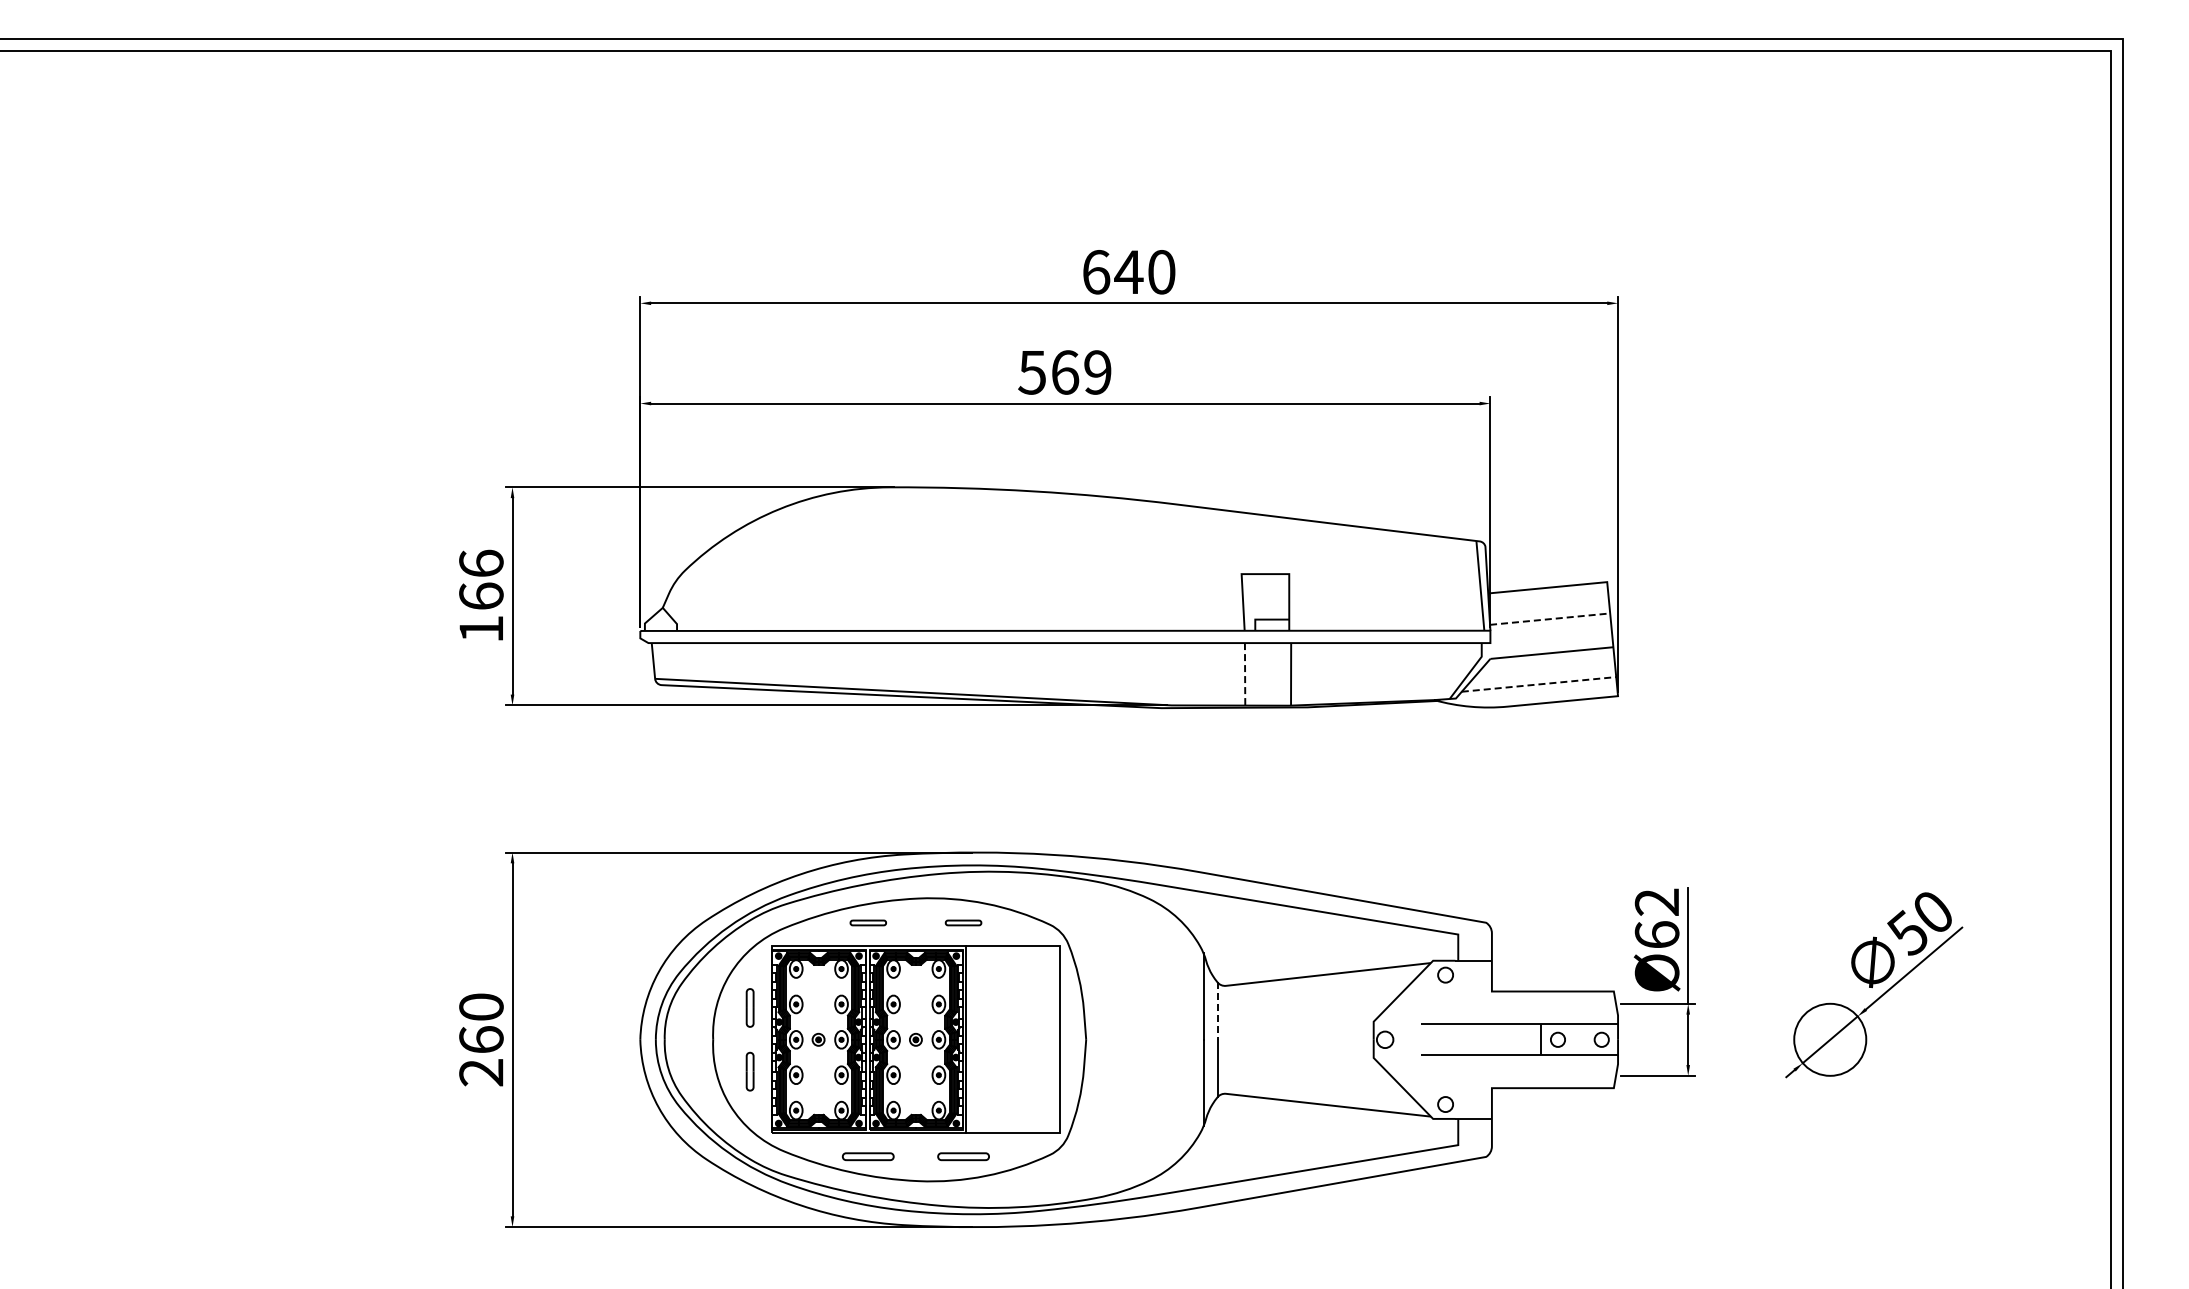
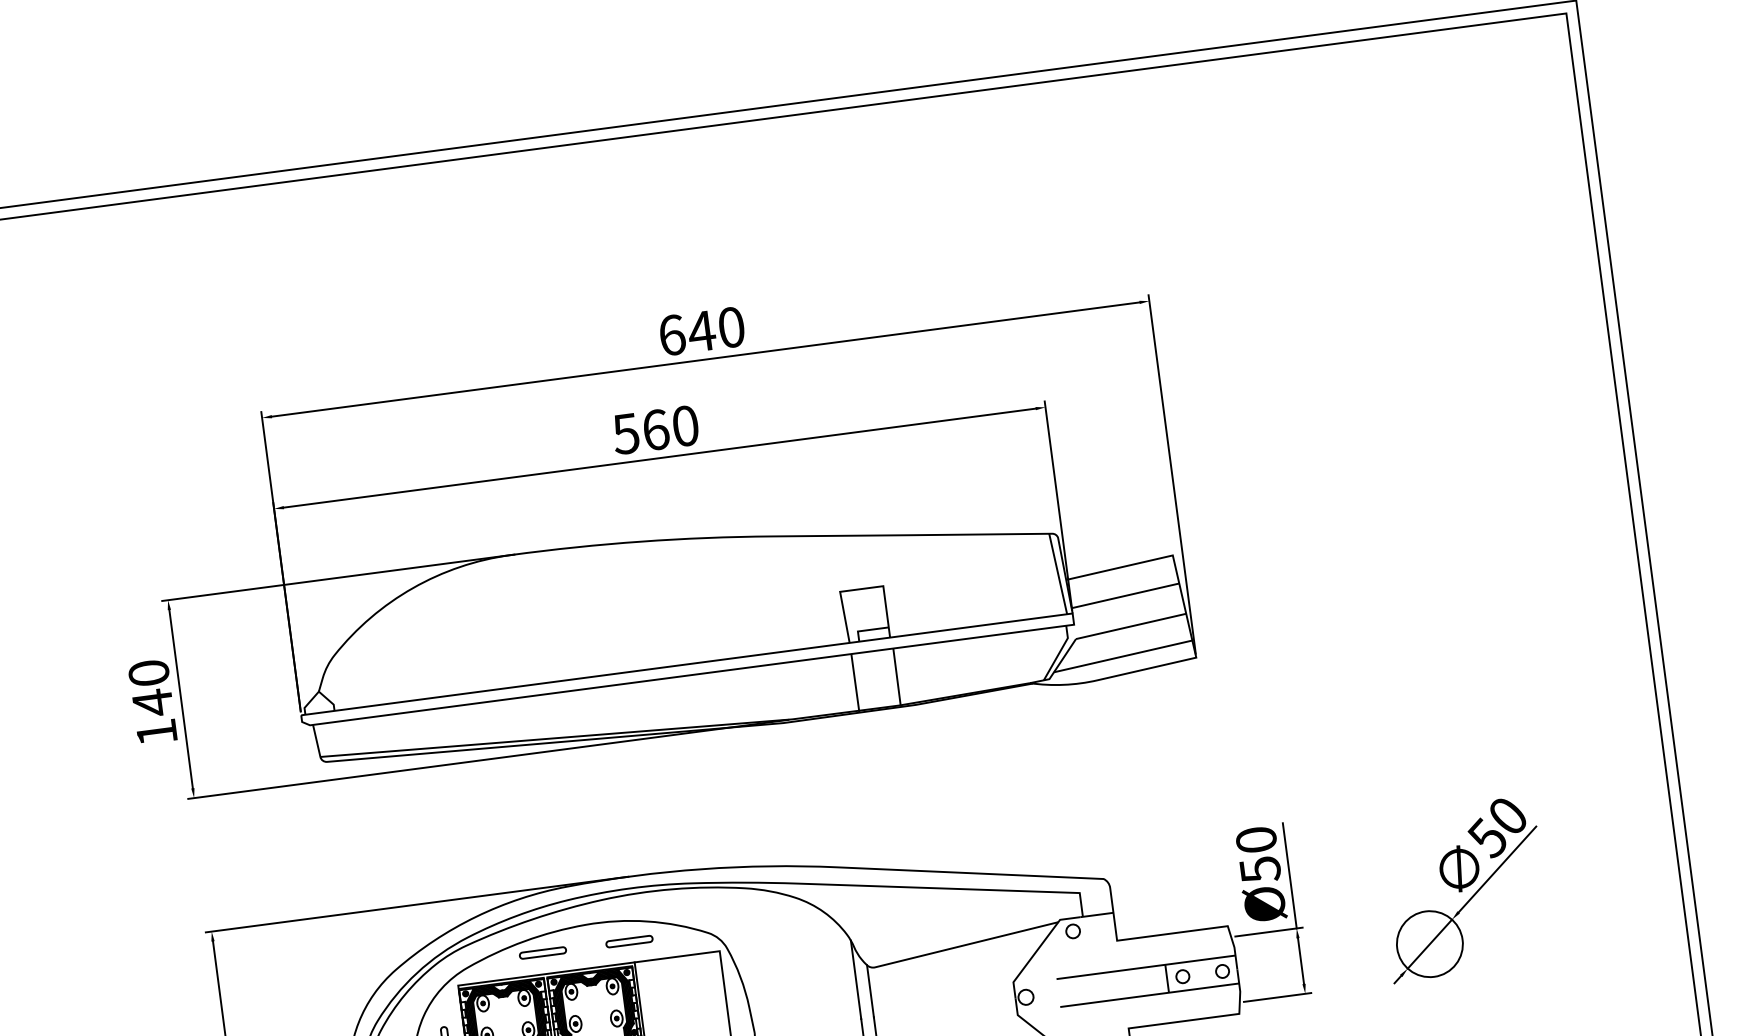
text: (1097, 372) -> (685, 426), 569 -> 560
text: (481, 580) -> (151, 688), 166 -> 140
line: (1550, 619) -> (1125, 596), dashed -> solid
line: (1245, 675) -> (855, 683), dashed -> solid
line: (1539, 684) -> (1123, 656), dashed -> solid
text: (1656, 918) -> (1257, 854), 62 -> 50
part: (868, 922) -> (543, 952), size x1.43
part: (963, 922) -> (629, 941), size x1.43
line: (1217, 1011) -> (870, 991), dashed -> solid

